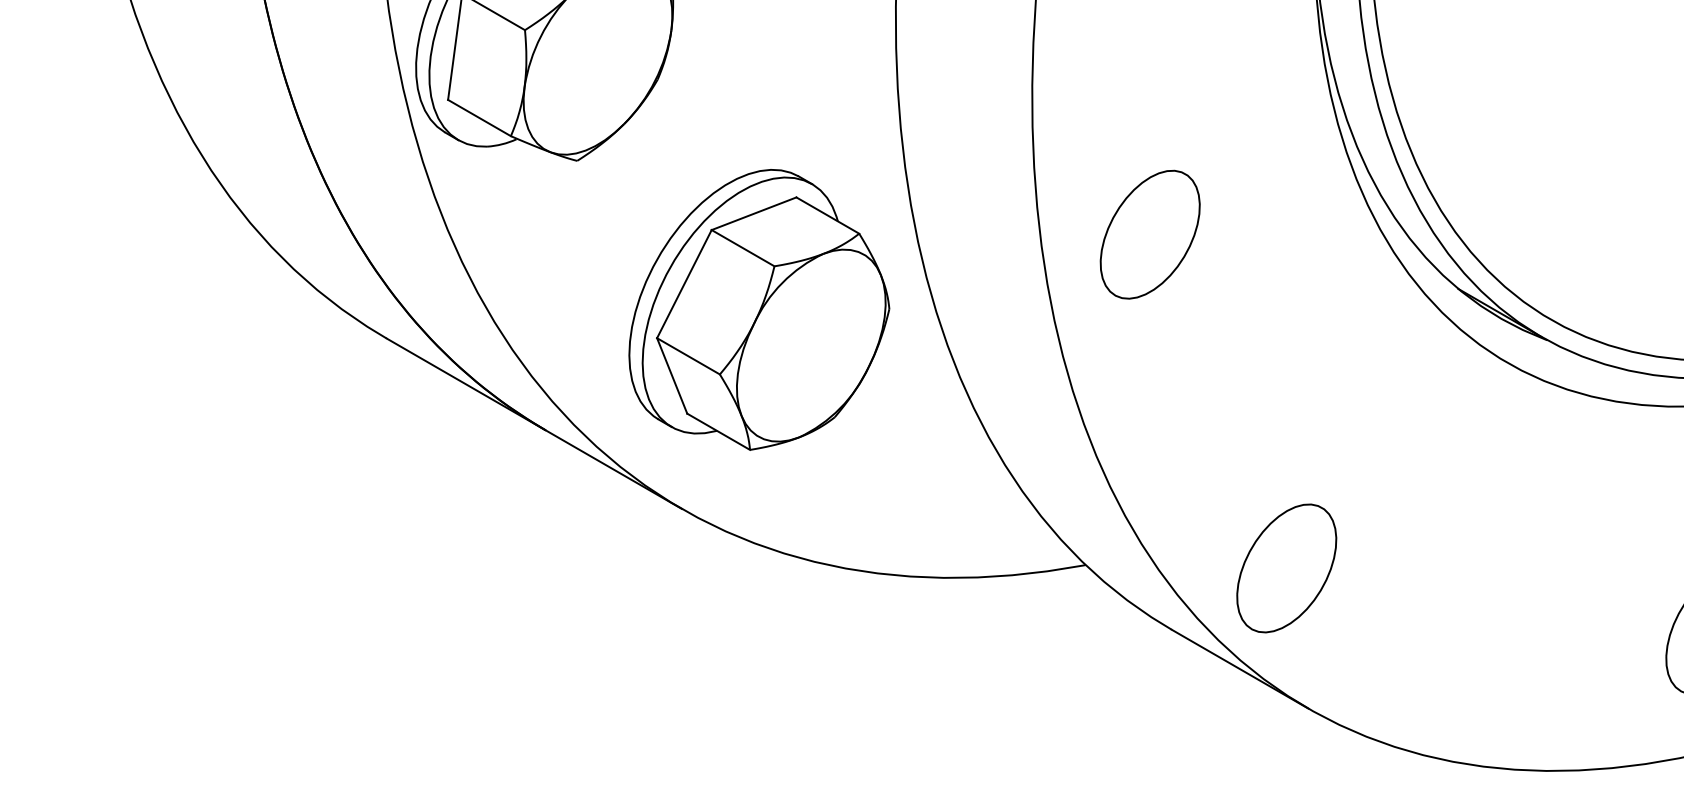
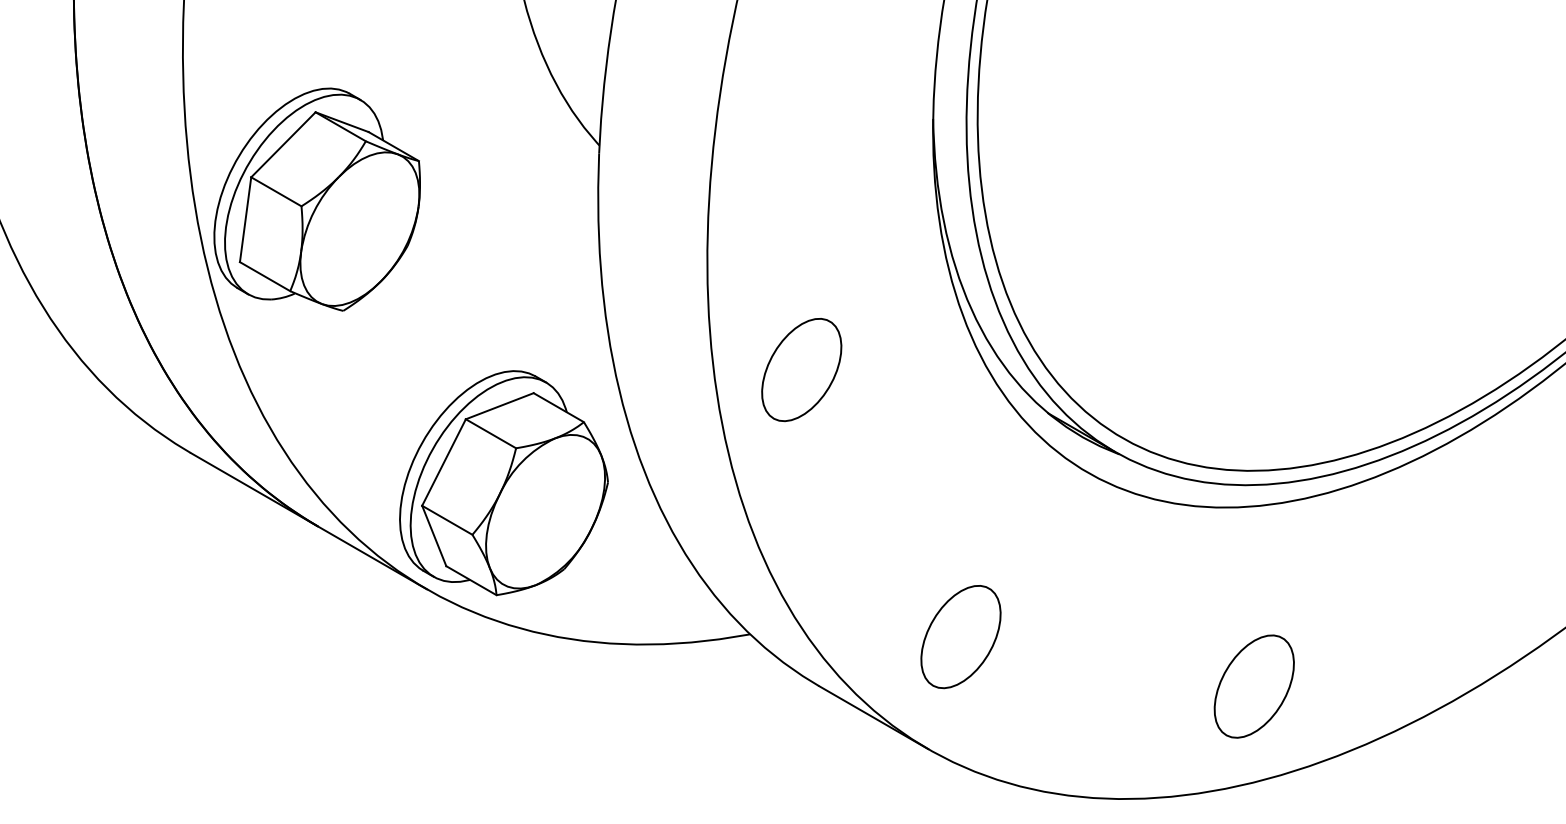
part: (758, 310) -> (503, 483), moved
part: (1286, 569) -> (960, 637), moved

